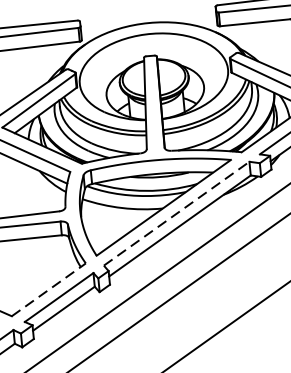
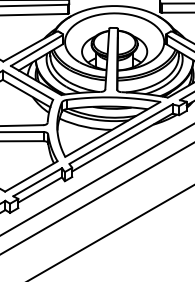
line: (177, 212) -> (121, 133), dashed -> solid
line: (49, 289) -> (31, 176), dashed -> solid

